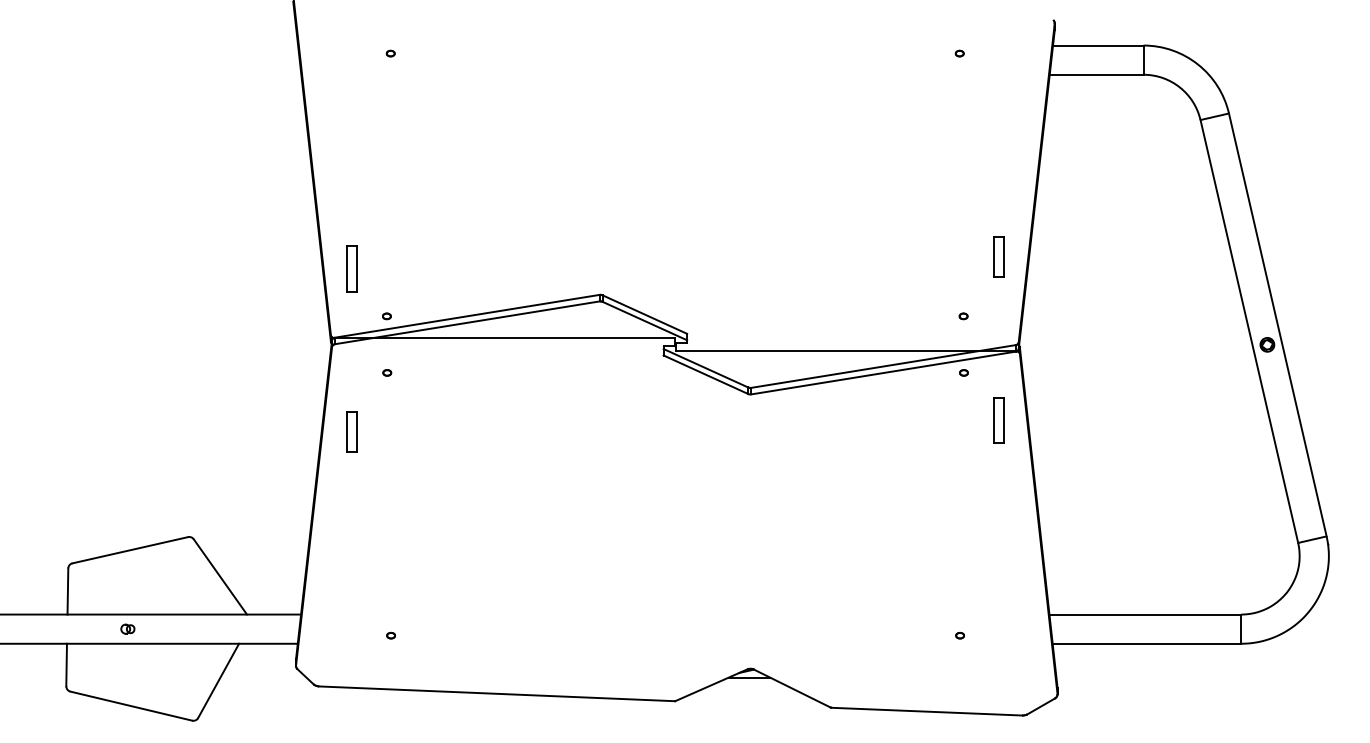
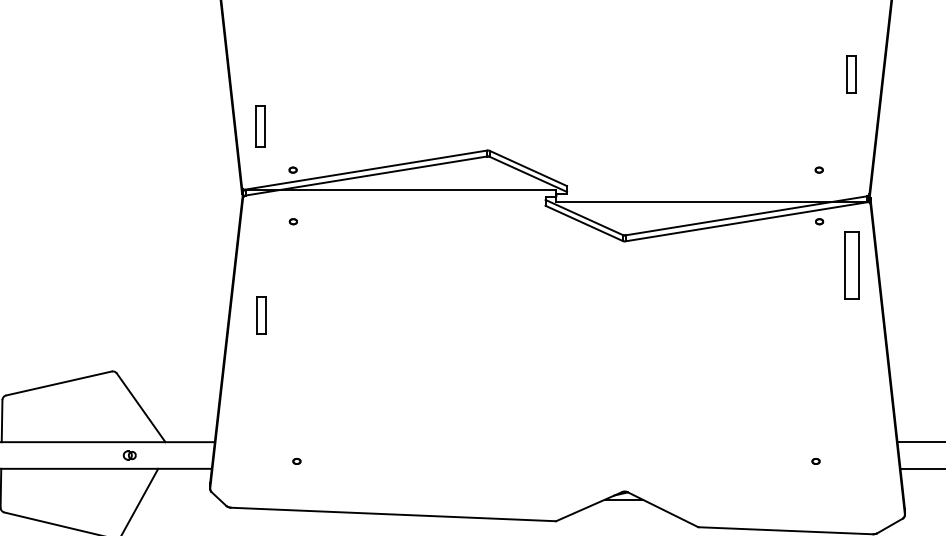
part: (998, 256) -> (851, 73), moved
part: (998, 420) -> (851, 265), size x1.6
part: (351, 431) -> (260, 315), moved
part: (127, 628) -> (129, 454), moved

